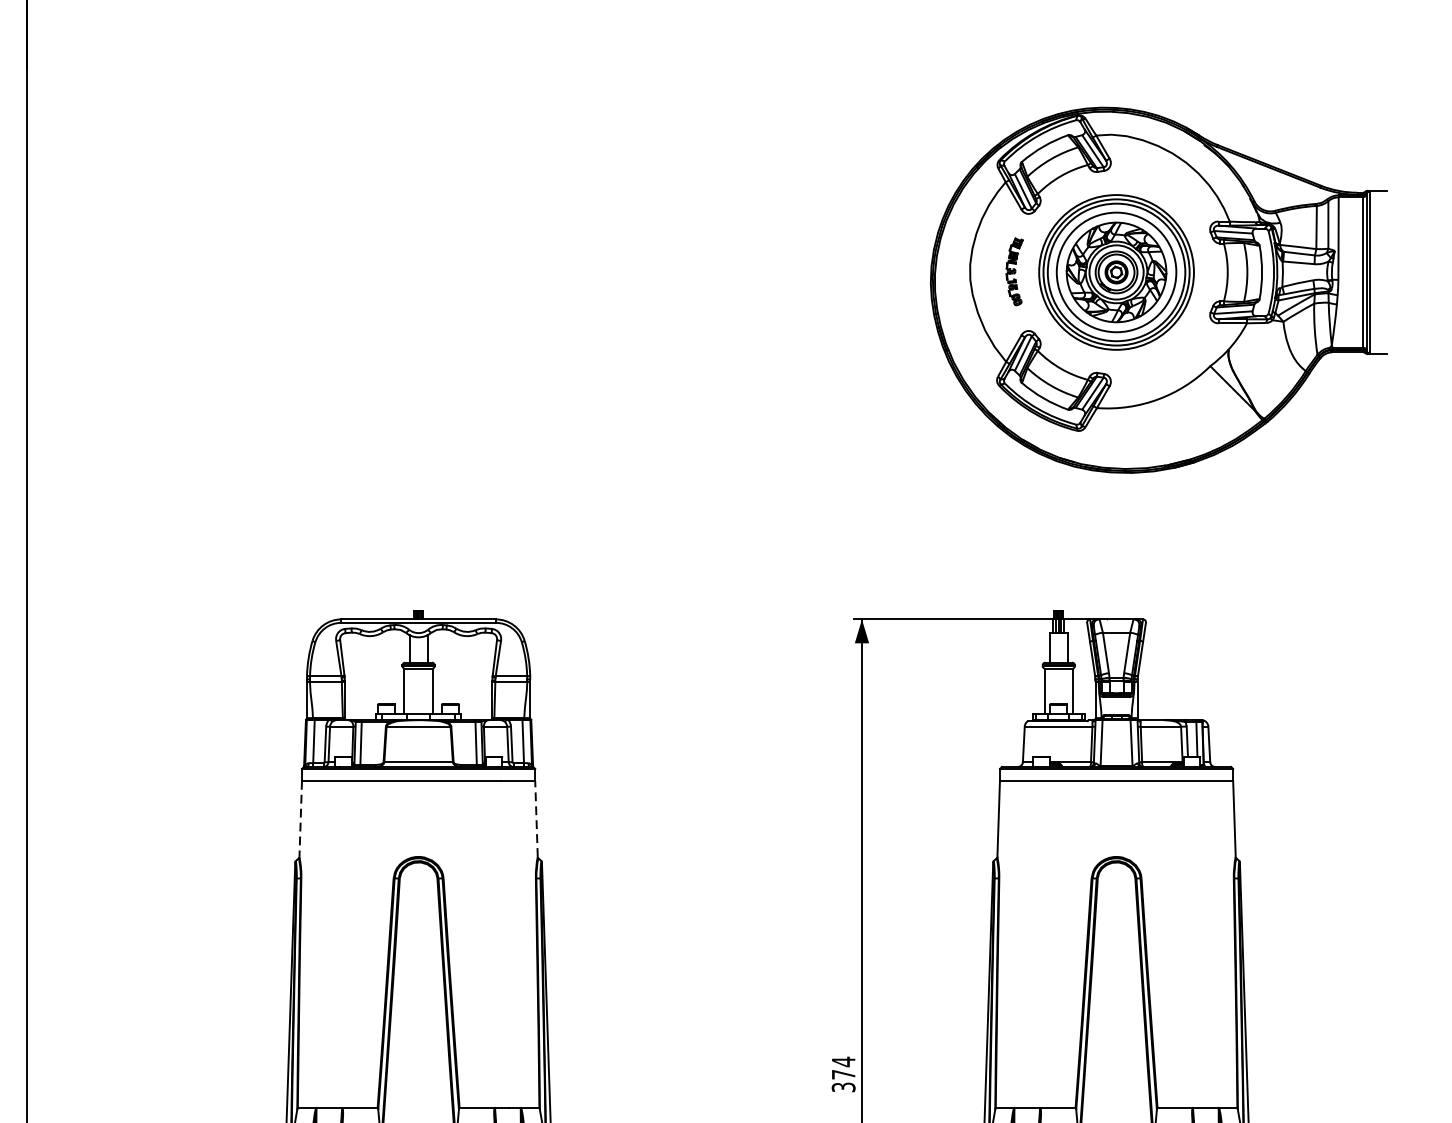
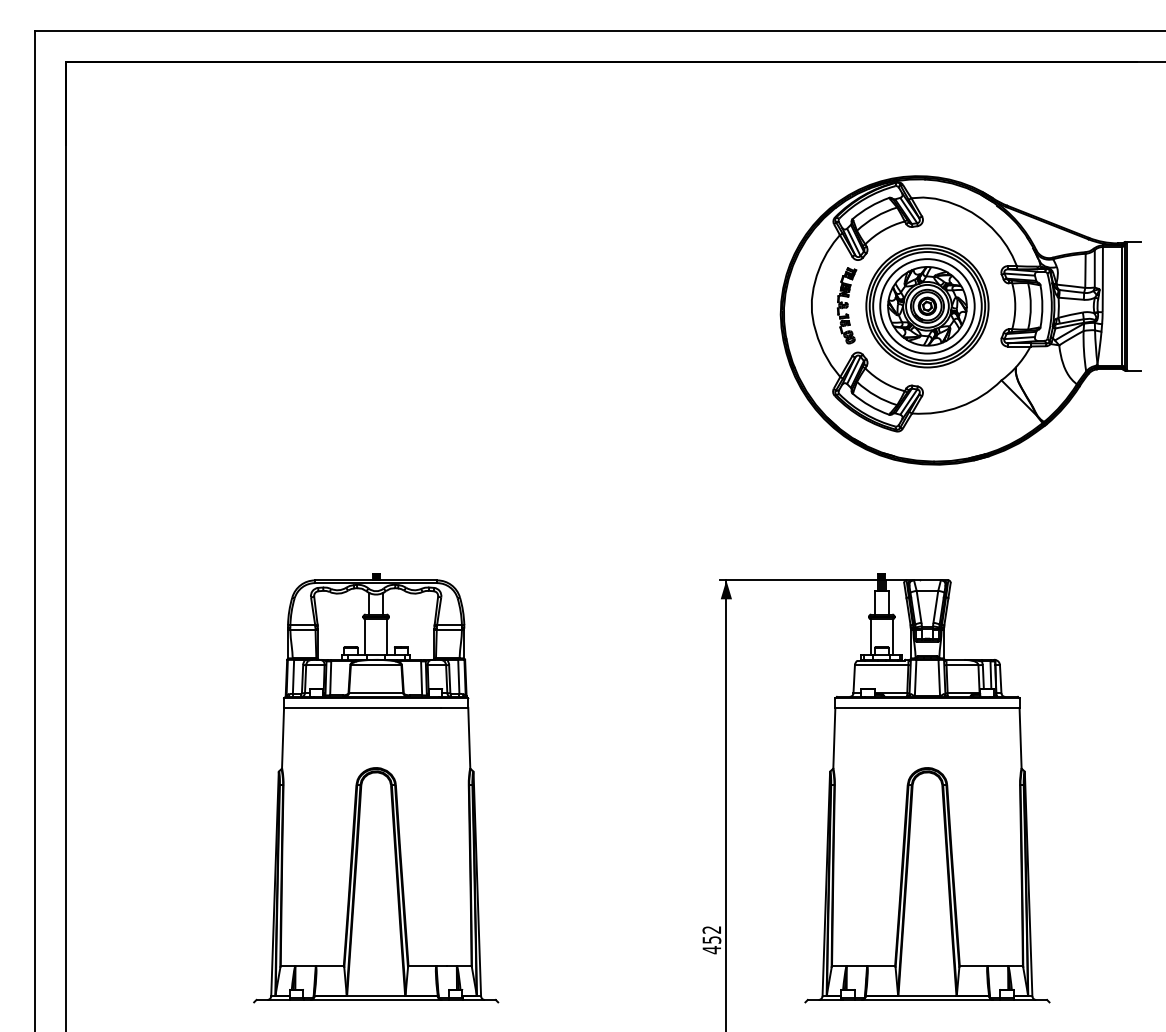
part: (1014, 271) -> (846, 305), size x1.43
line: (536, 818) -> (469, 737), dashed -> solid
line: (301, 819) -> (283, 738), dashed -> solid
text: (843, 1074) -> (711, 939), 374 -> 452

